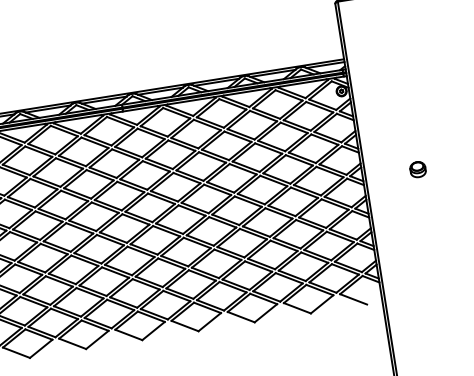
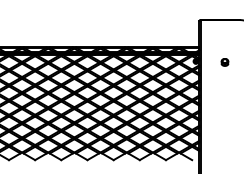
part: (416, 169) -> (224, 62), moved

